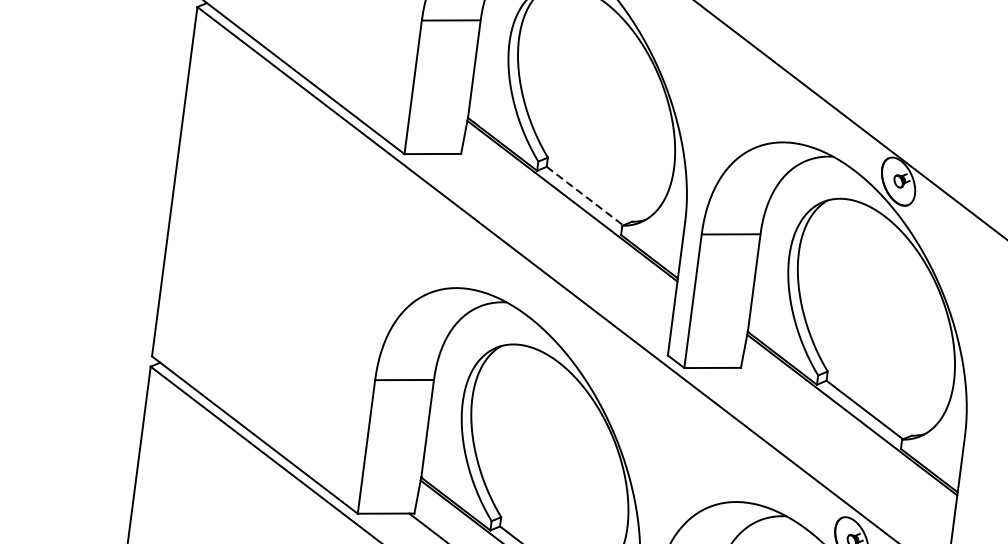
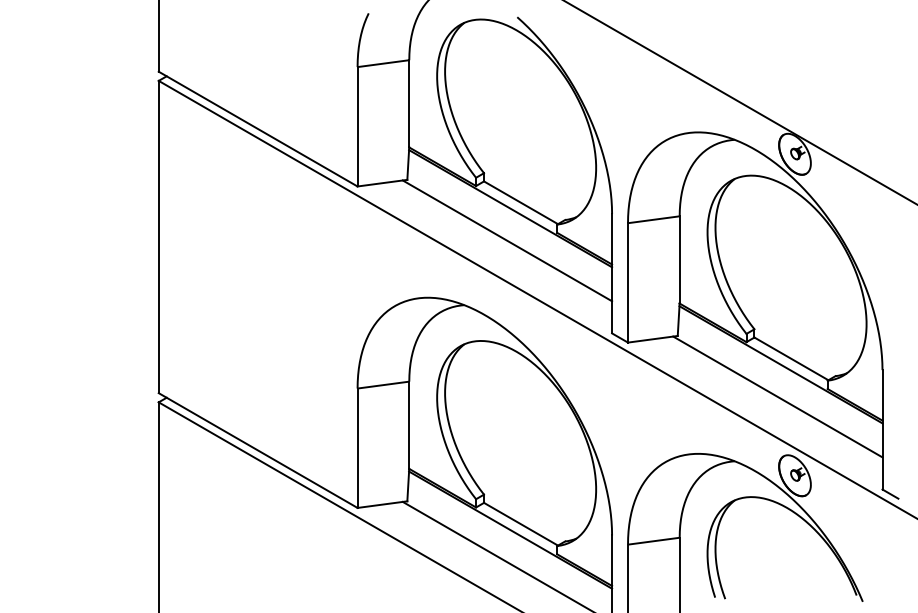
line: (585, 195) -> (521, 202), dashed -> solid
line: (564, 236) -> (507, 240), added
line: (843, 450) -> (777, 396), added

